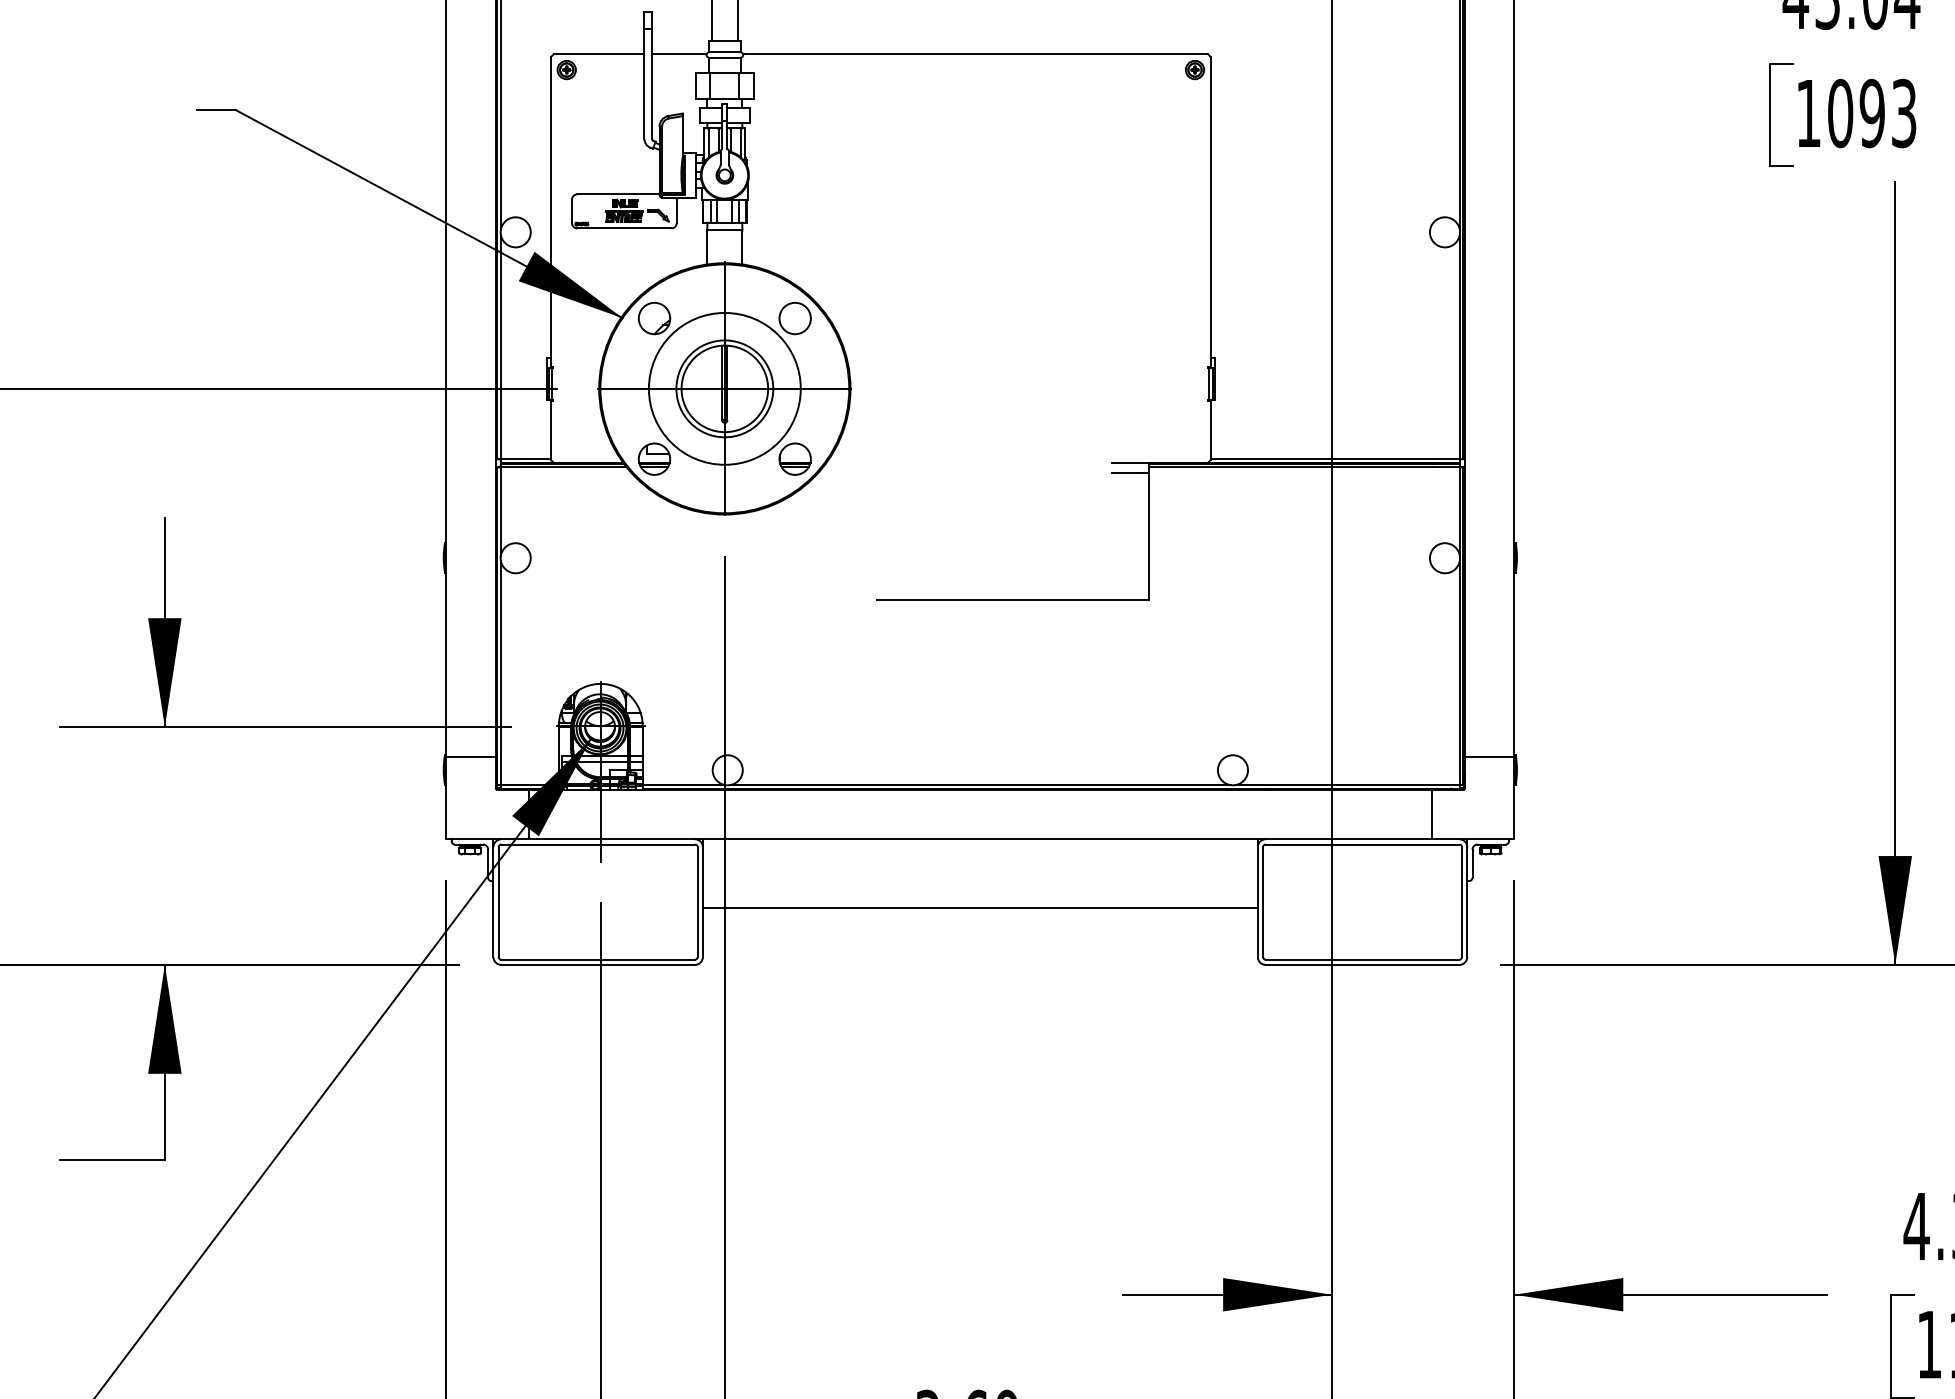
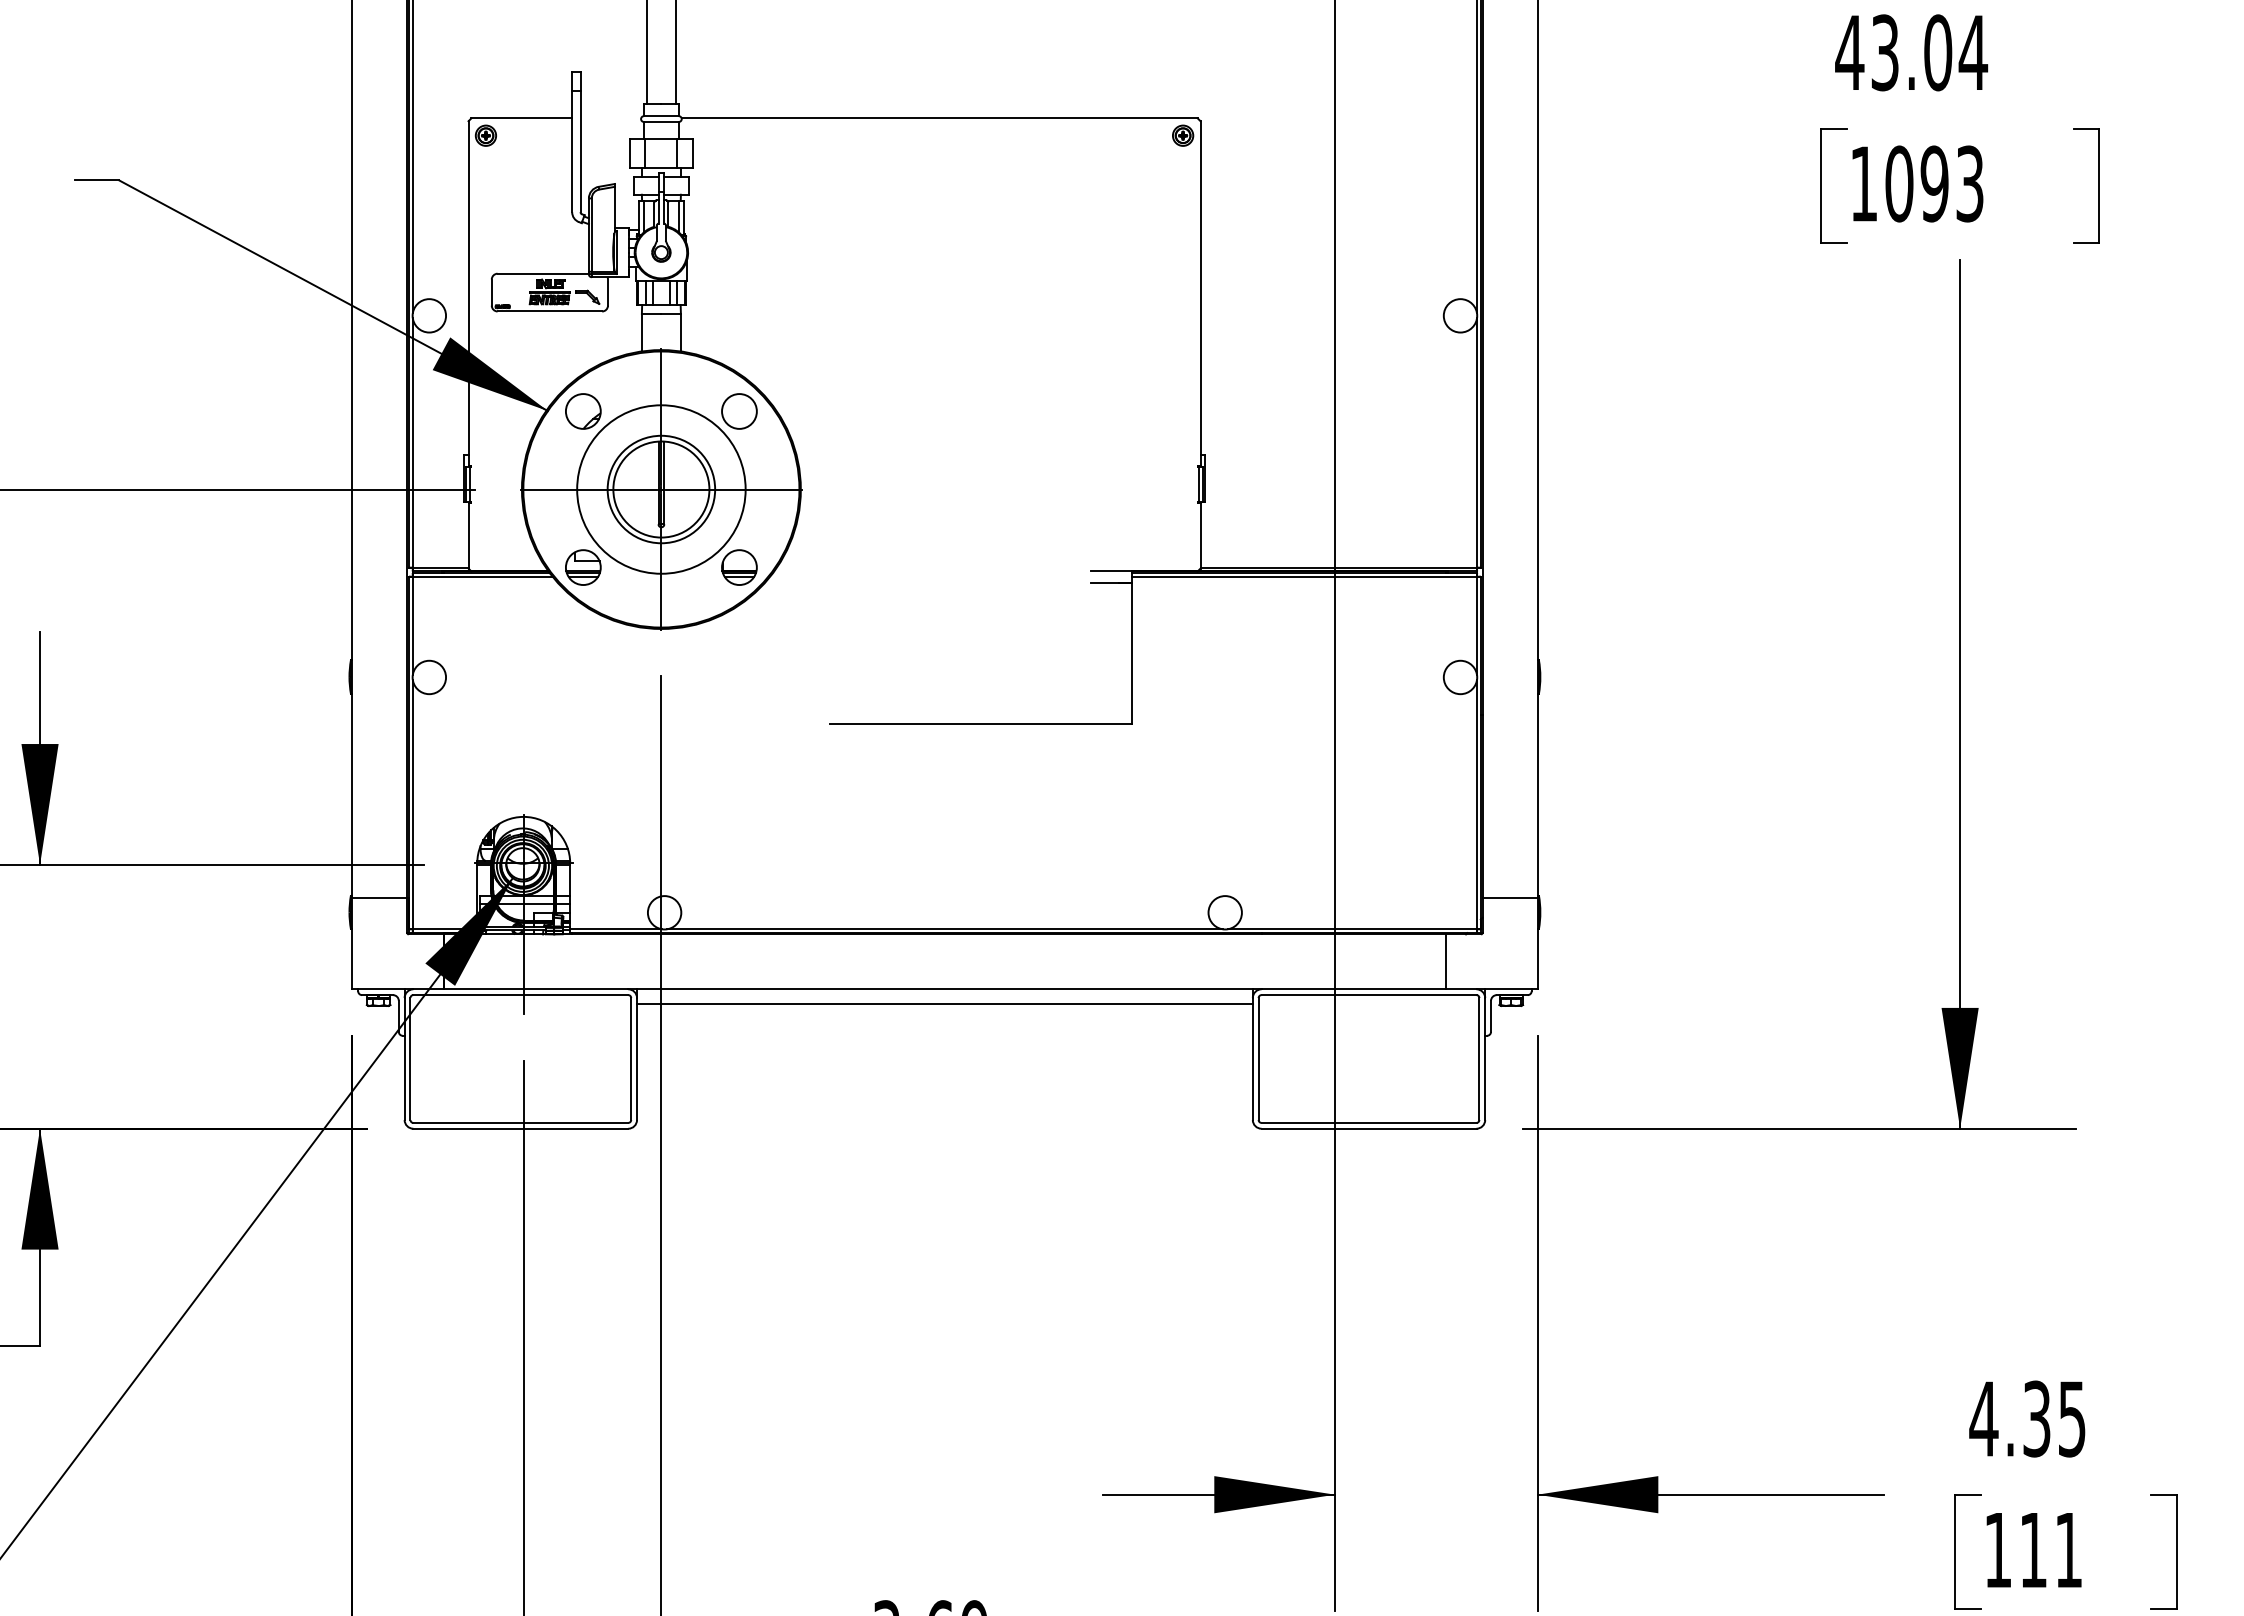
line: (678, 54) -> (610, 118), removed
line: (979, 907) -> (944, 1003), moved

